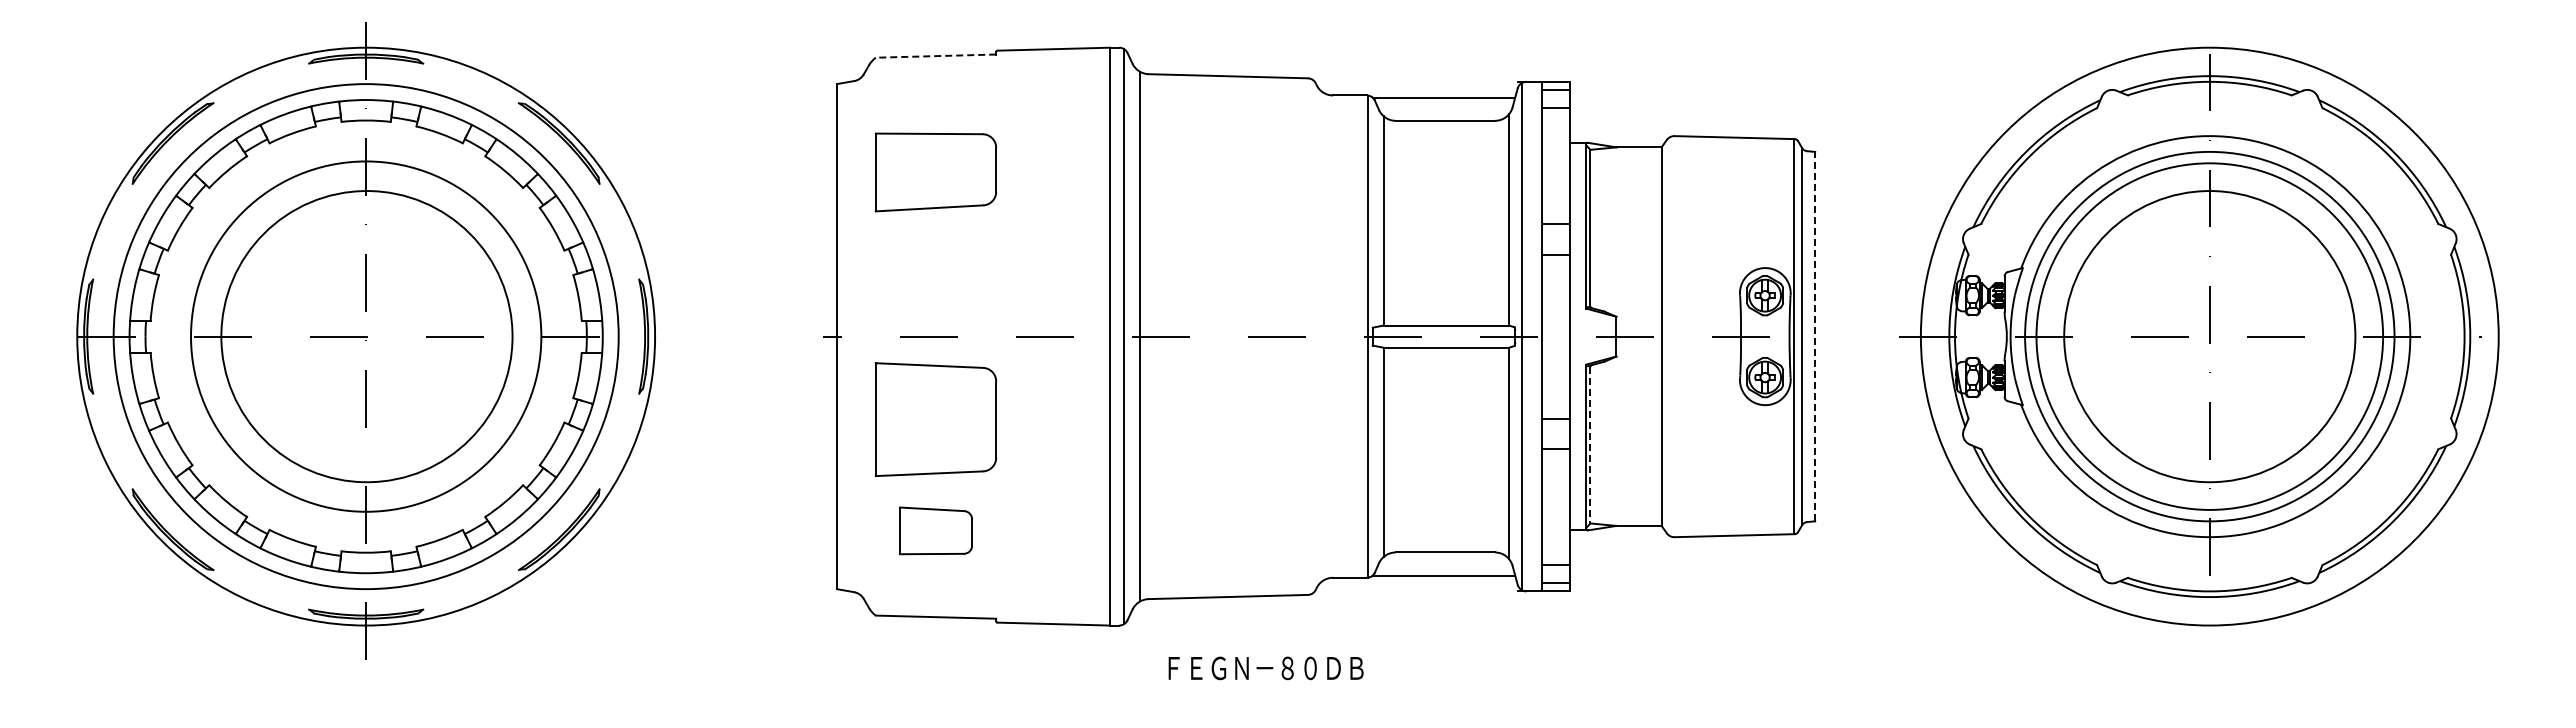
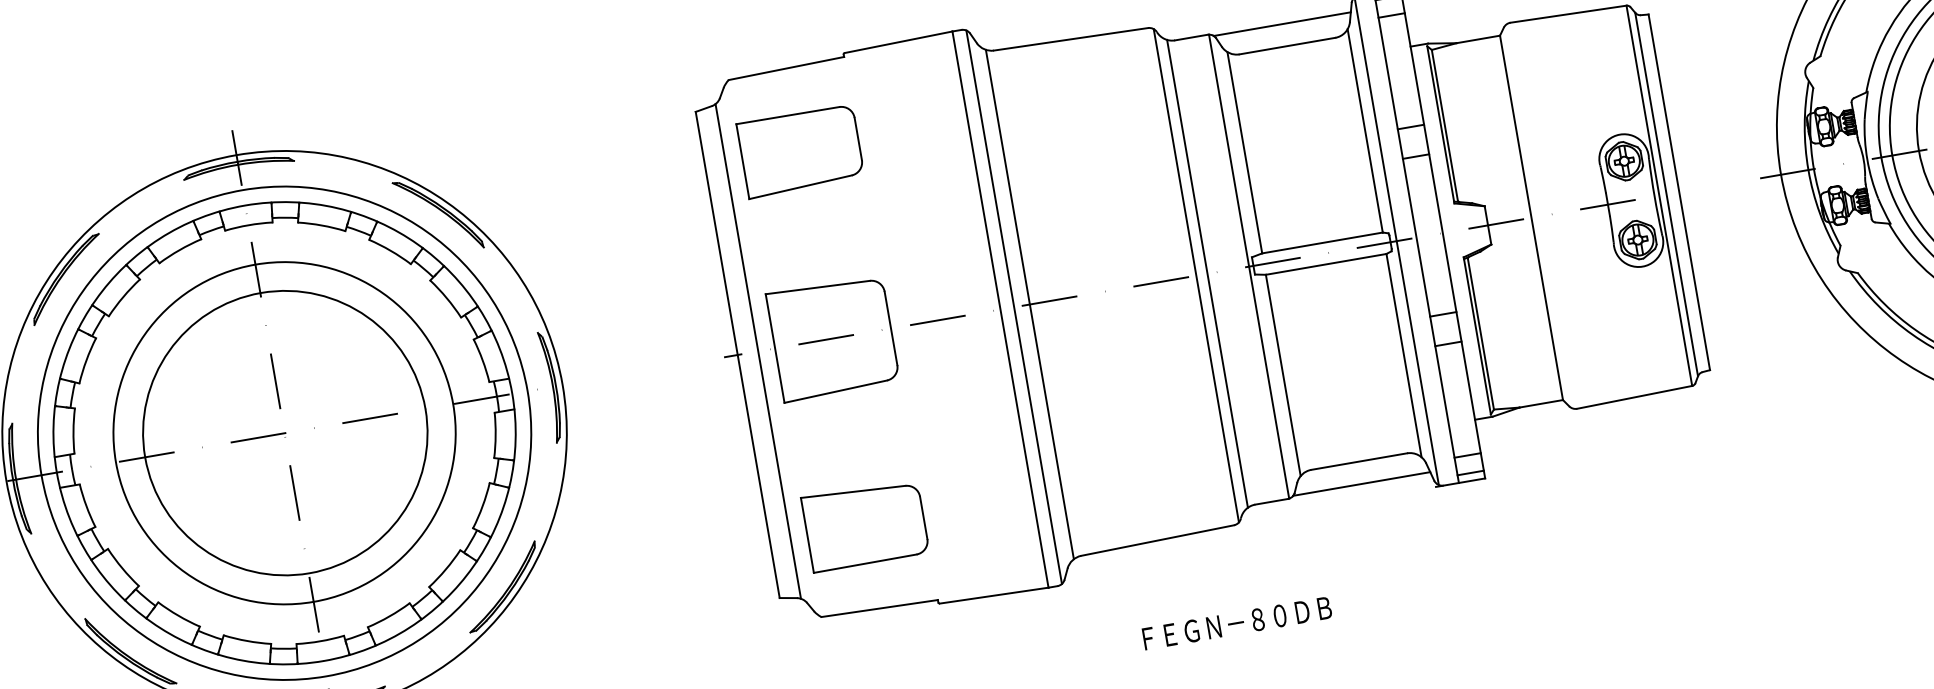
line: (935, 56) -> (786, 68), dashed -> solid
part: (935, 172) -> (800, 151), moved
line: (858, 336) -> (758, 351), added
line: (1313, 336) -> (1196, 275), added
line: (1325, 336) -> (1207, 273), added
line: (1815, 336) -> (1679, 192), dashed -> solid
part: (935, 419) -> (832, 338), moved
line: (1590, 445) -> (1481, 334), dashed -> solid
part: (935, 530) -> (864, 525), size x1.67
text: (1265, 668) -> (1236, 623), moved

